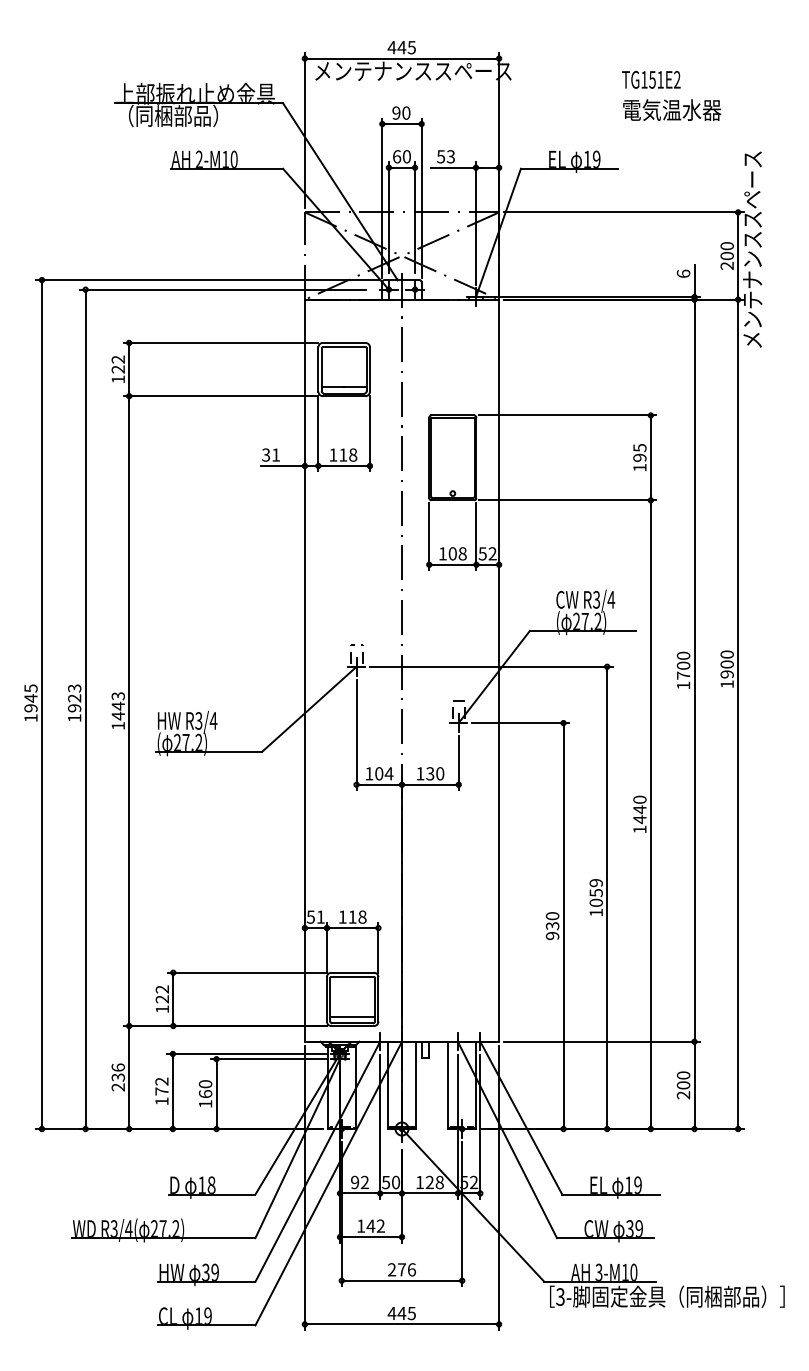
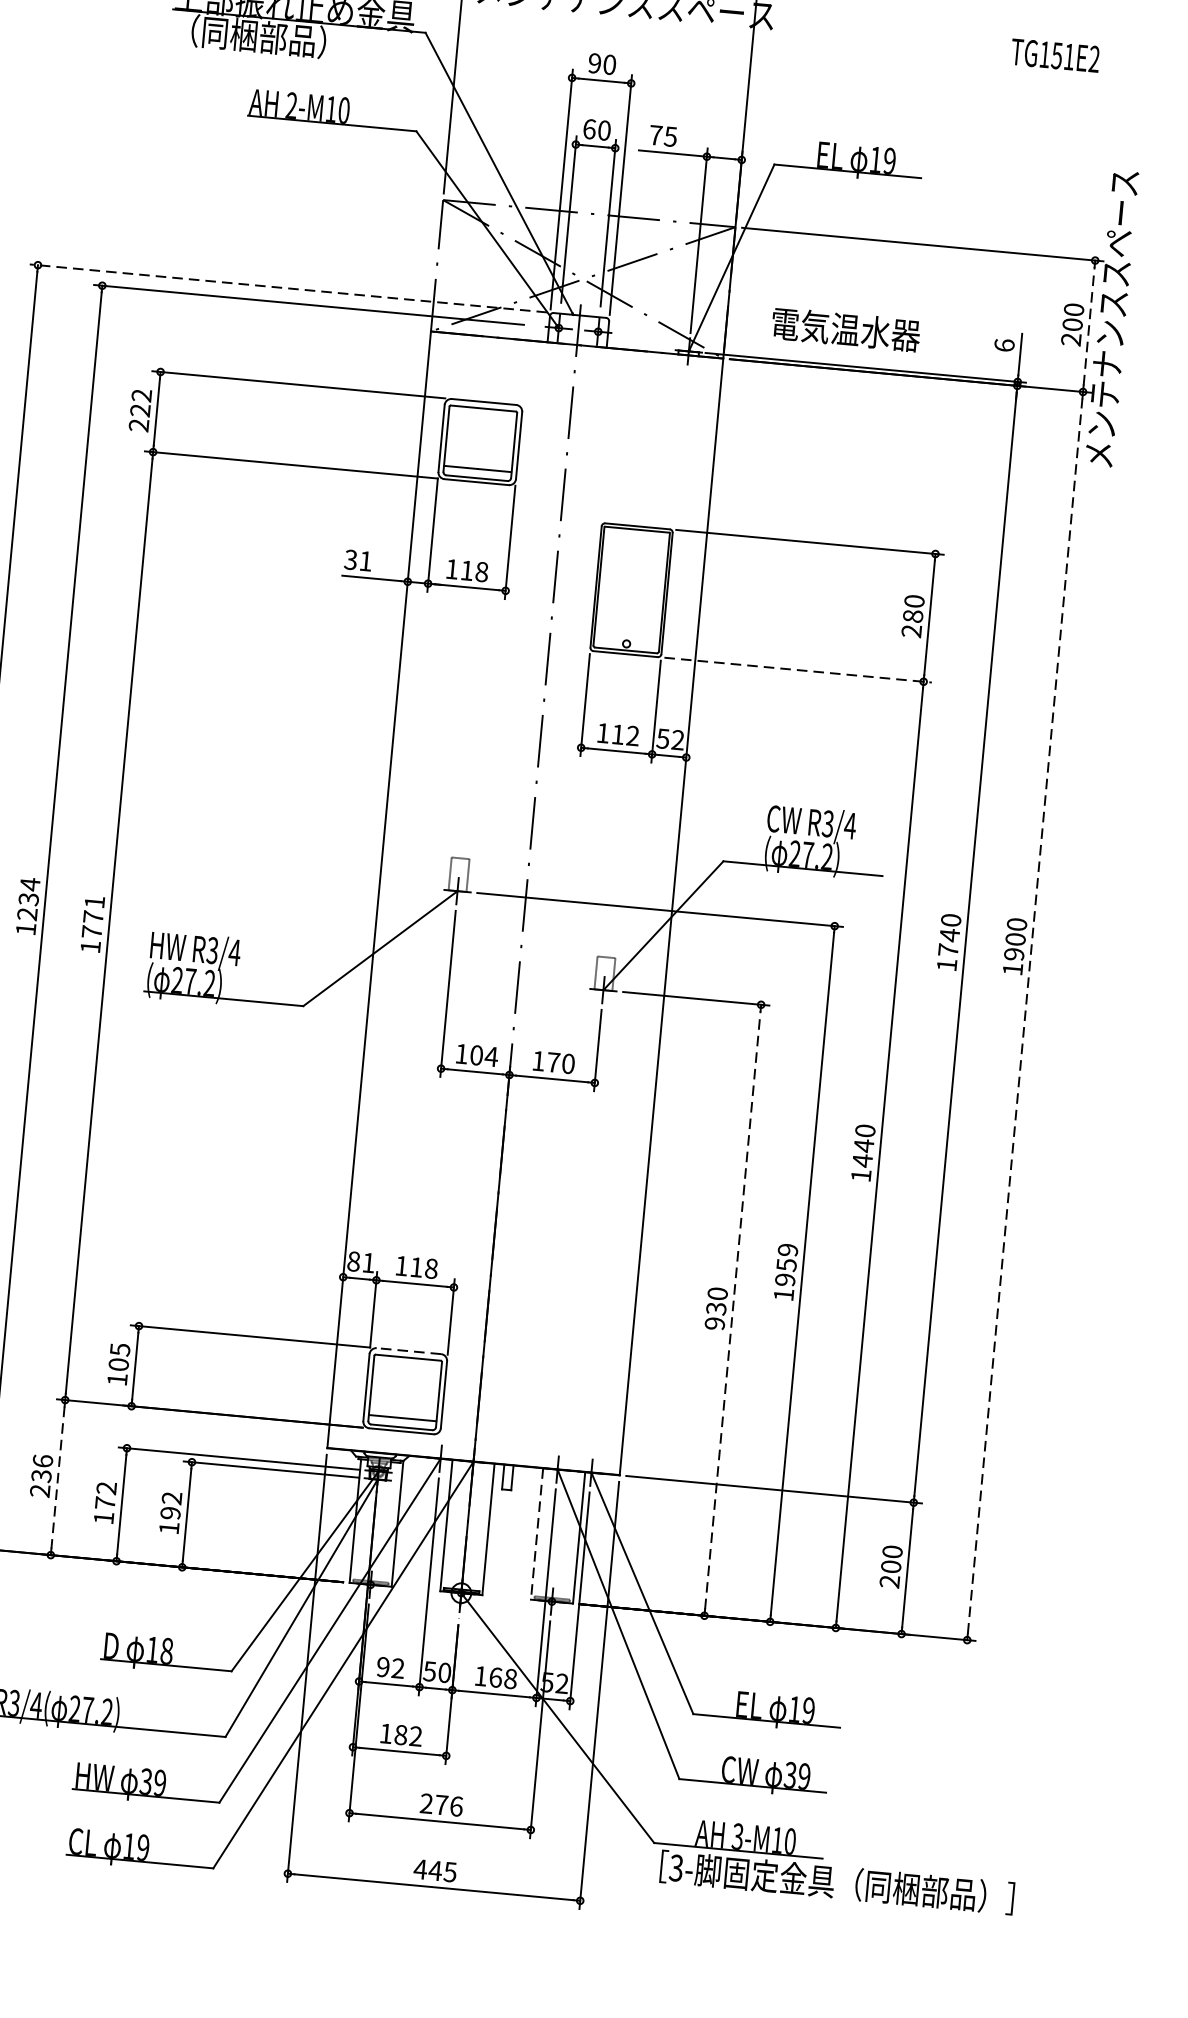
text: (651, 79) -> (1055, 55), moved
text: (672, 109) -> (846, 328), moved
text: (445, 156) -> (662, 135), 53 -> 75
line: (738, 255) -> (1089, 325), solid -> dashed
line: (208, 280) -> (288, 289), solid -> dashed
text: (117, 379) -> (137, 425), 122 -> 222
text: (639, 457) -> (912, 615), 195 -> 280
line: (567, 500) -> (798, 670), solid -> dashed
text: (457, 553) -> (625, 734), 108 -> 112
text: (683, 665) -> (949, 934), 1700 -> 1740
text: (74, 698) -> (28, 899), 1923 -> 1234
text: (118, 706) -> (93, 917), 1443 -> 1771
line: (738, 713) -> (1025, 1014), solid -> dashed
text: (430, 773) -> (553, 1062), 130 -> 170
text: (595, 902) -> (784, 1279), 1059 -> 1959
text: (310, 916) -> (353, 1260), 51 -> 81
line: (563, 926) -> (732, 1310), solid -> dashed
line: (352, 972) -> (408, 1350), solid -> dashed
text: (162, 994) -> (119, 1357), 122 -> 105
line: (129, 1078) -> (58, 1479), solid -> dashed
line: (448, 1085) -> (537, 1534), solid -> dashed
text: (205, 1089) -> (171, 1506), 160 -> 192
text: (429, 1182) -> (495, 1677), 128 -> 168
text: (370, 1225) -> (400, 1733), 142 -> 182

